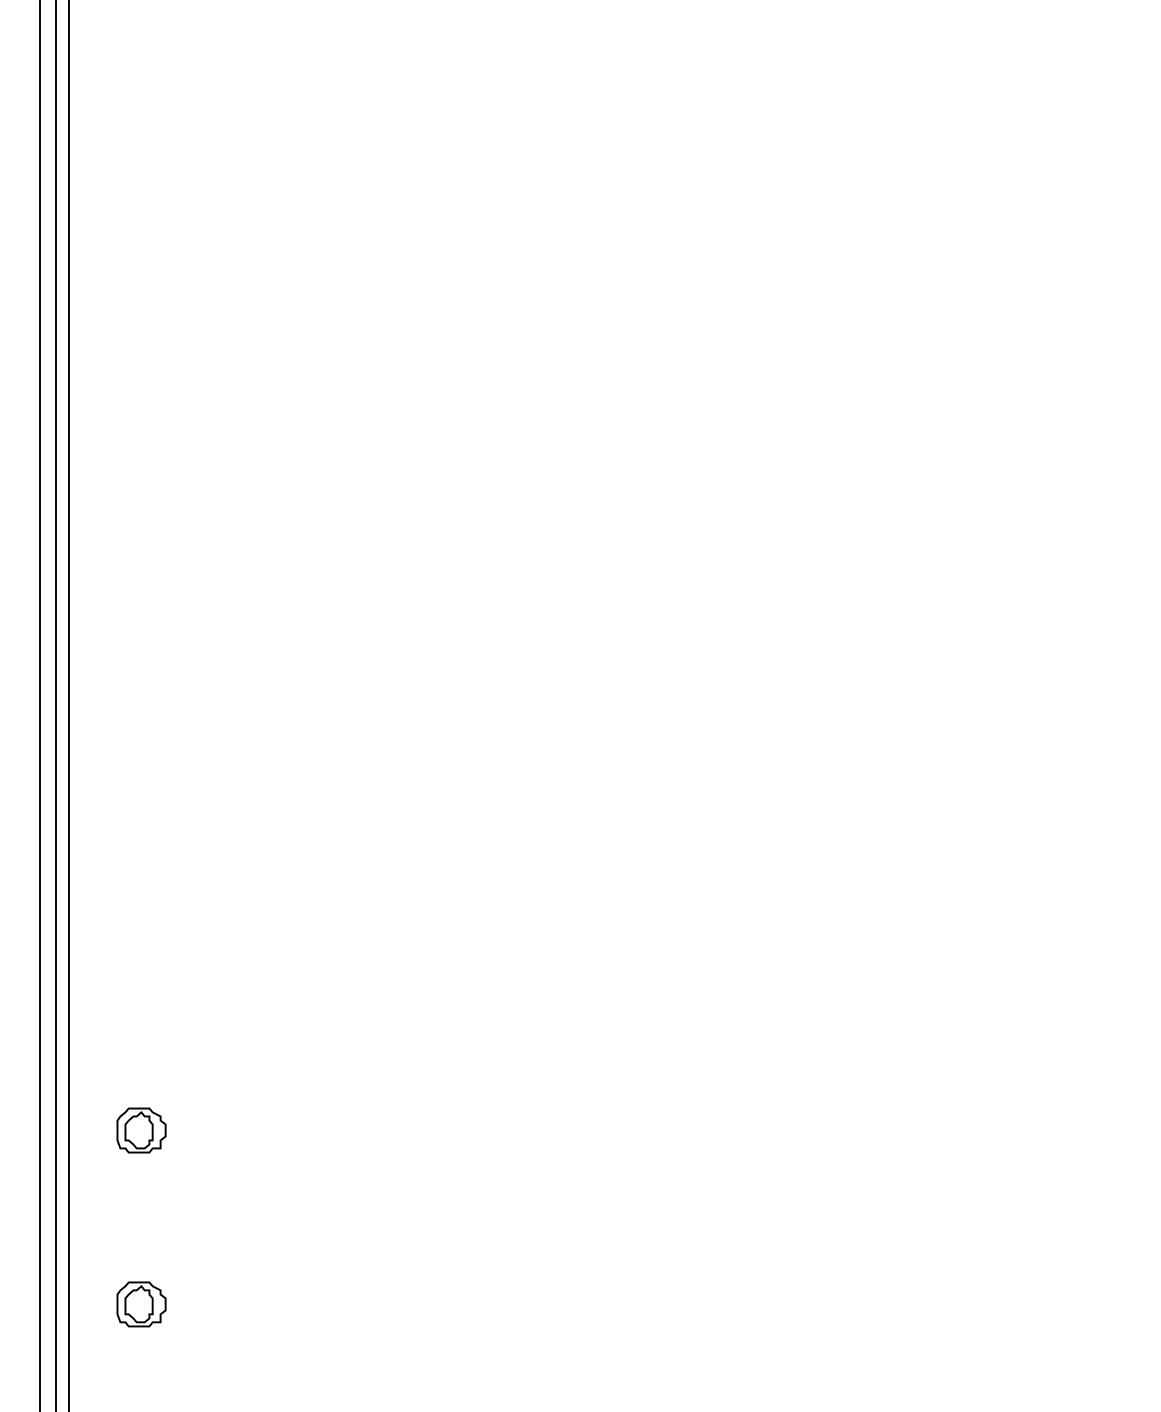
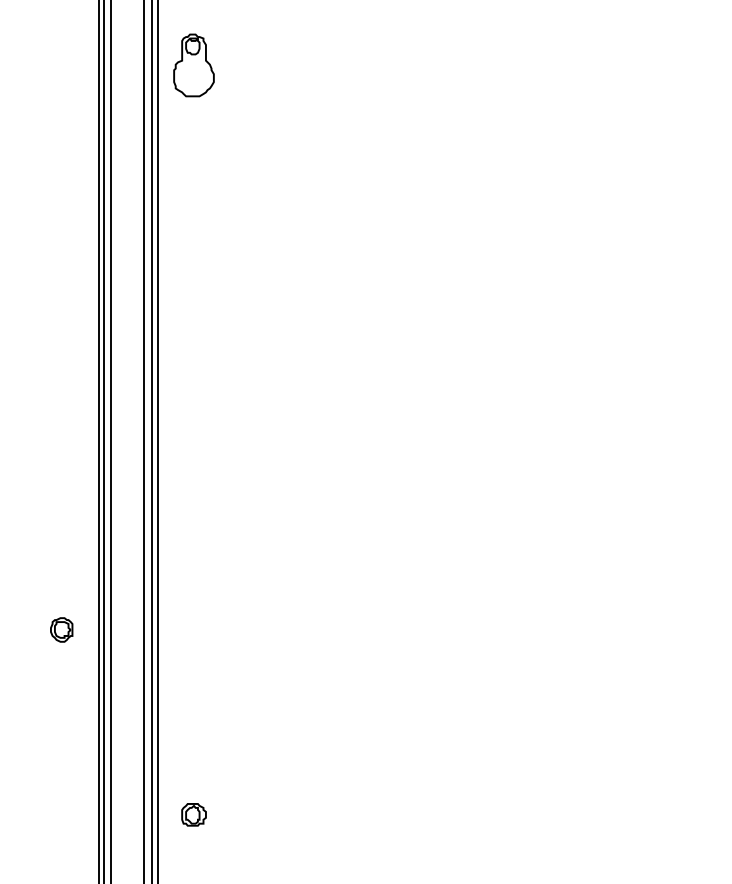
part: (140, 1129) -> (193, 728), removed

